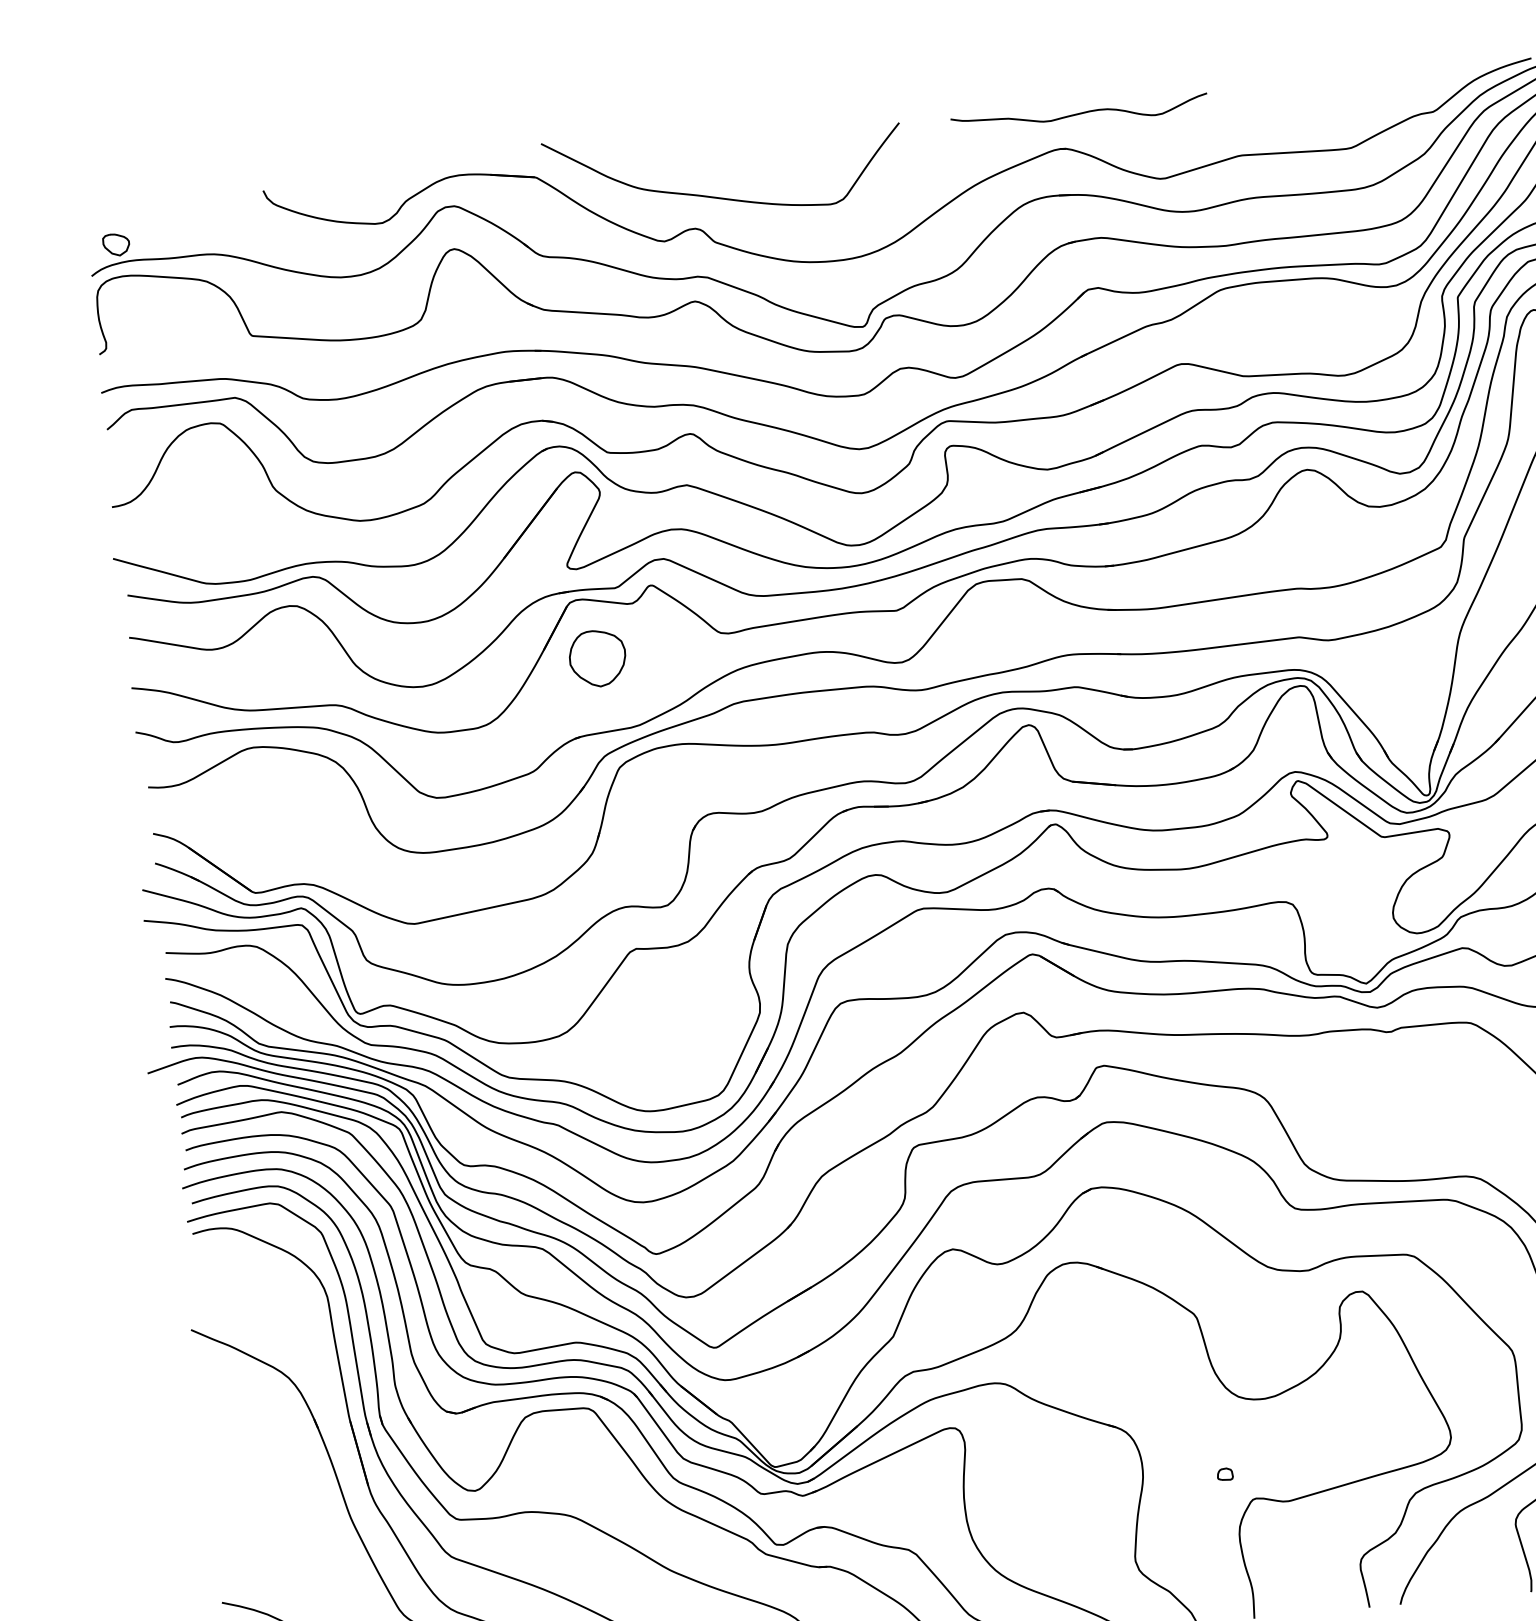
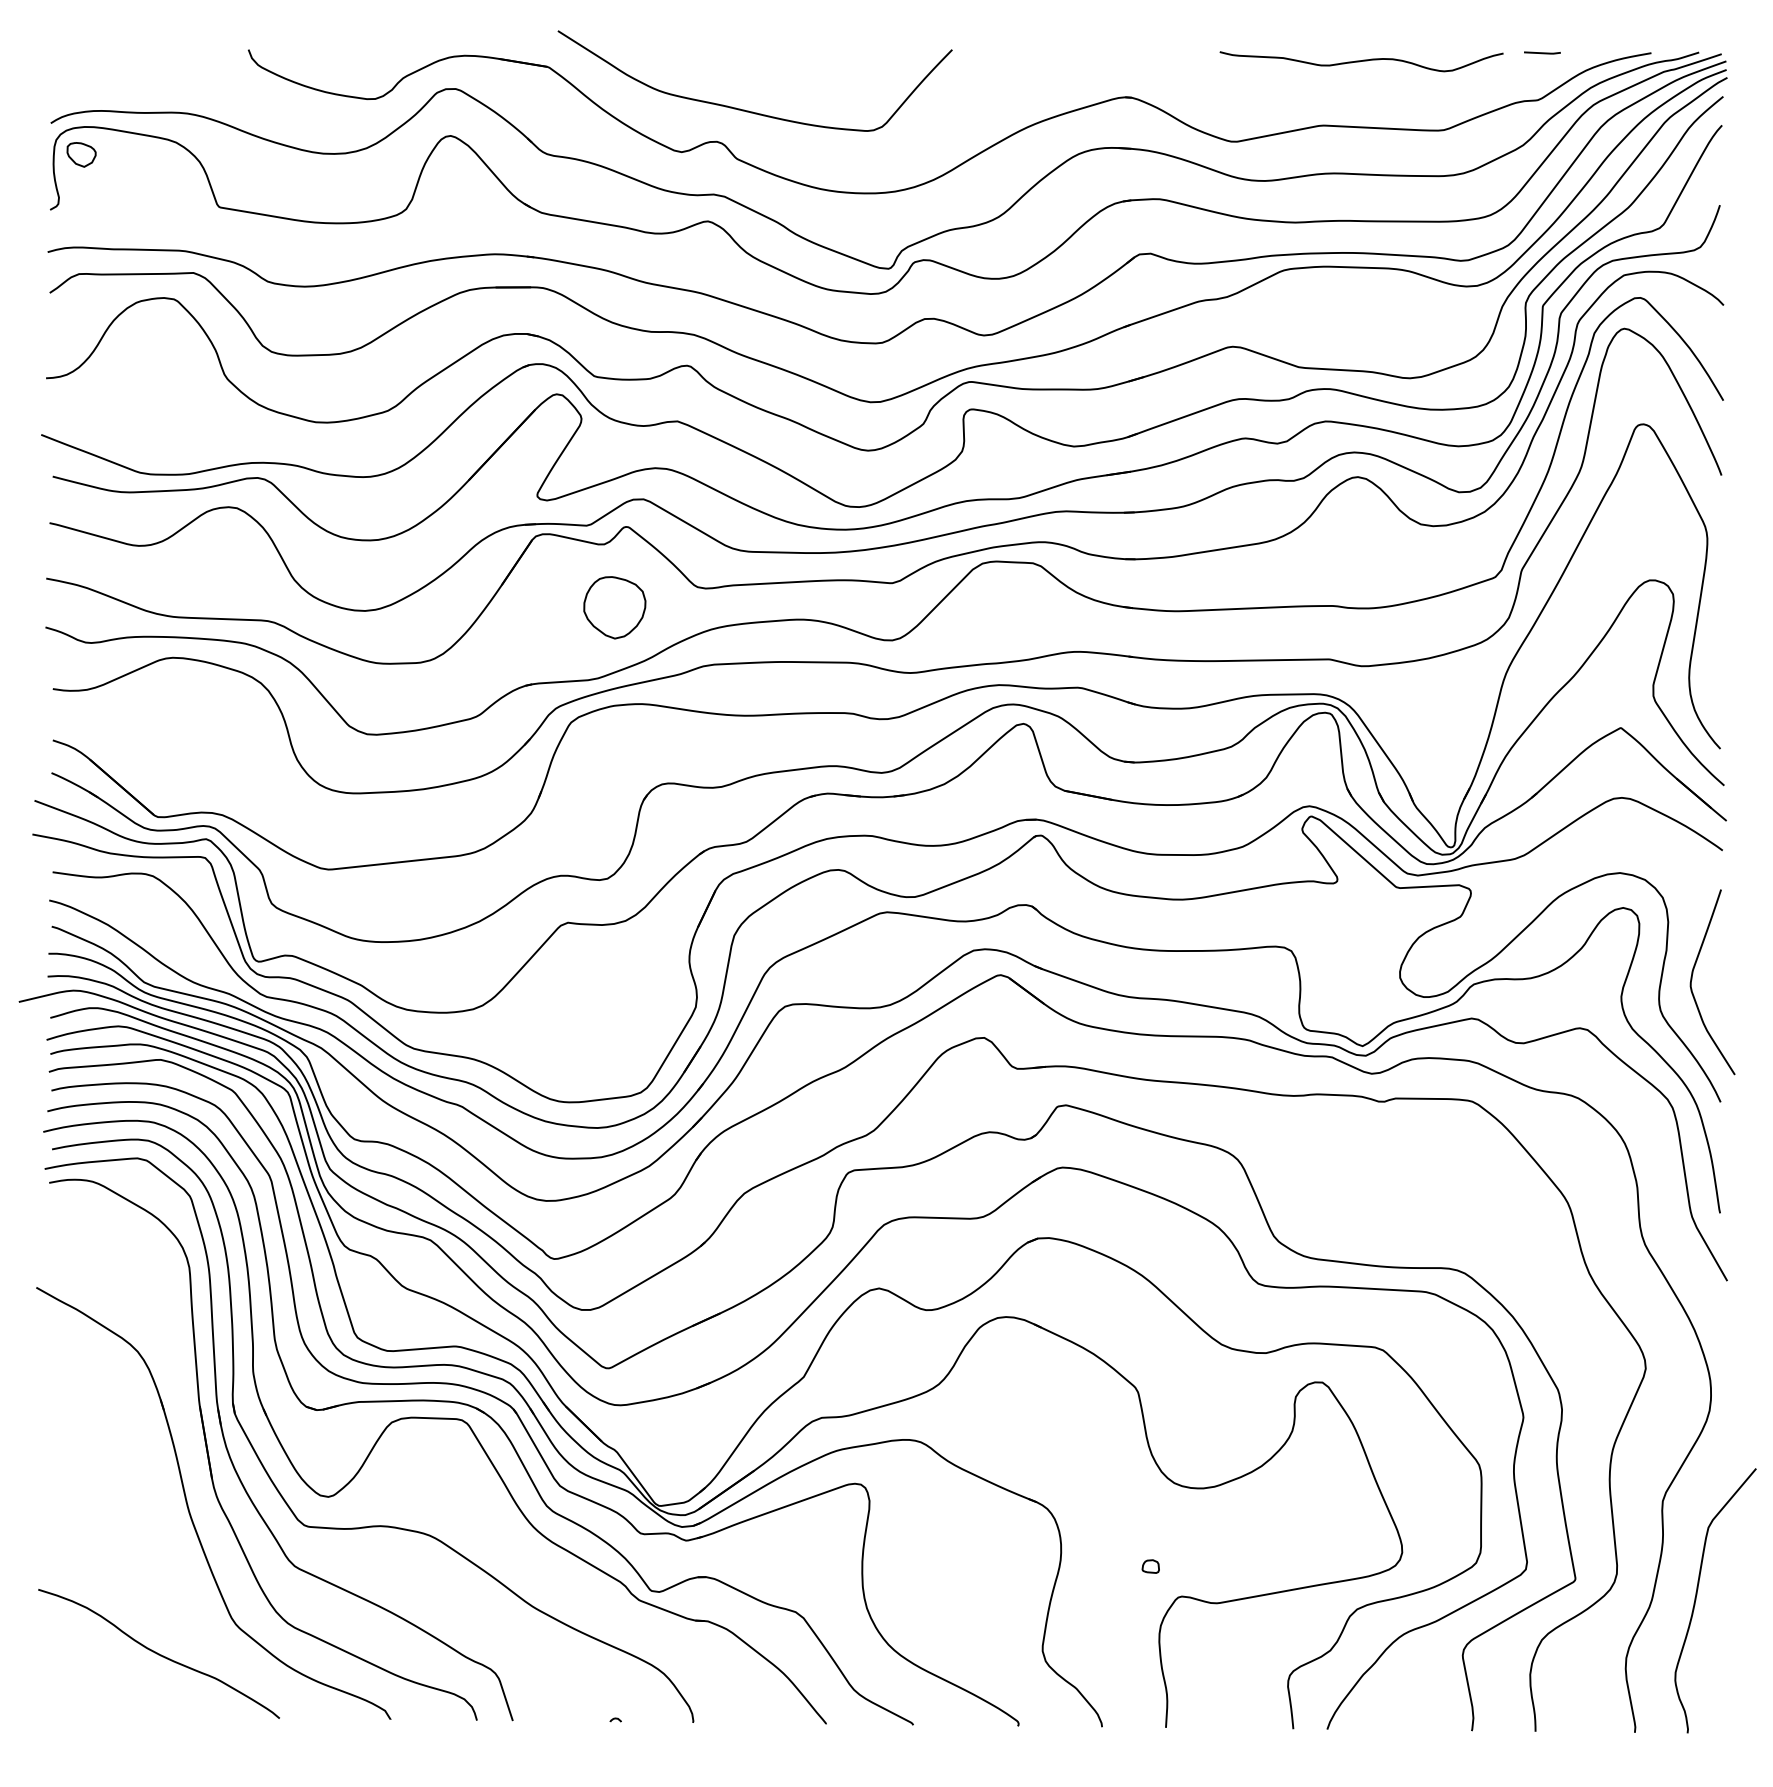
line: (1432, 68) -> (1542, 52), added
curve: (1079, 114) -> (1361, 61), moved
part: (116, 244) -> (81, 154), moved
part: (597, 658) -> (614, 607), moved

